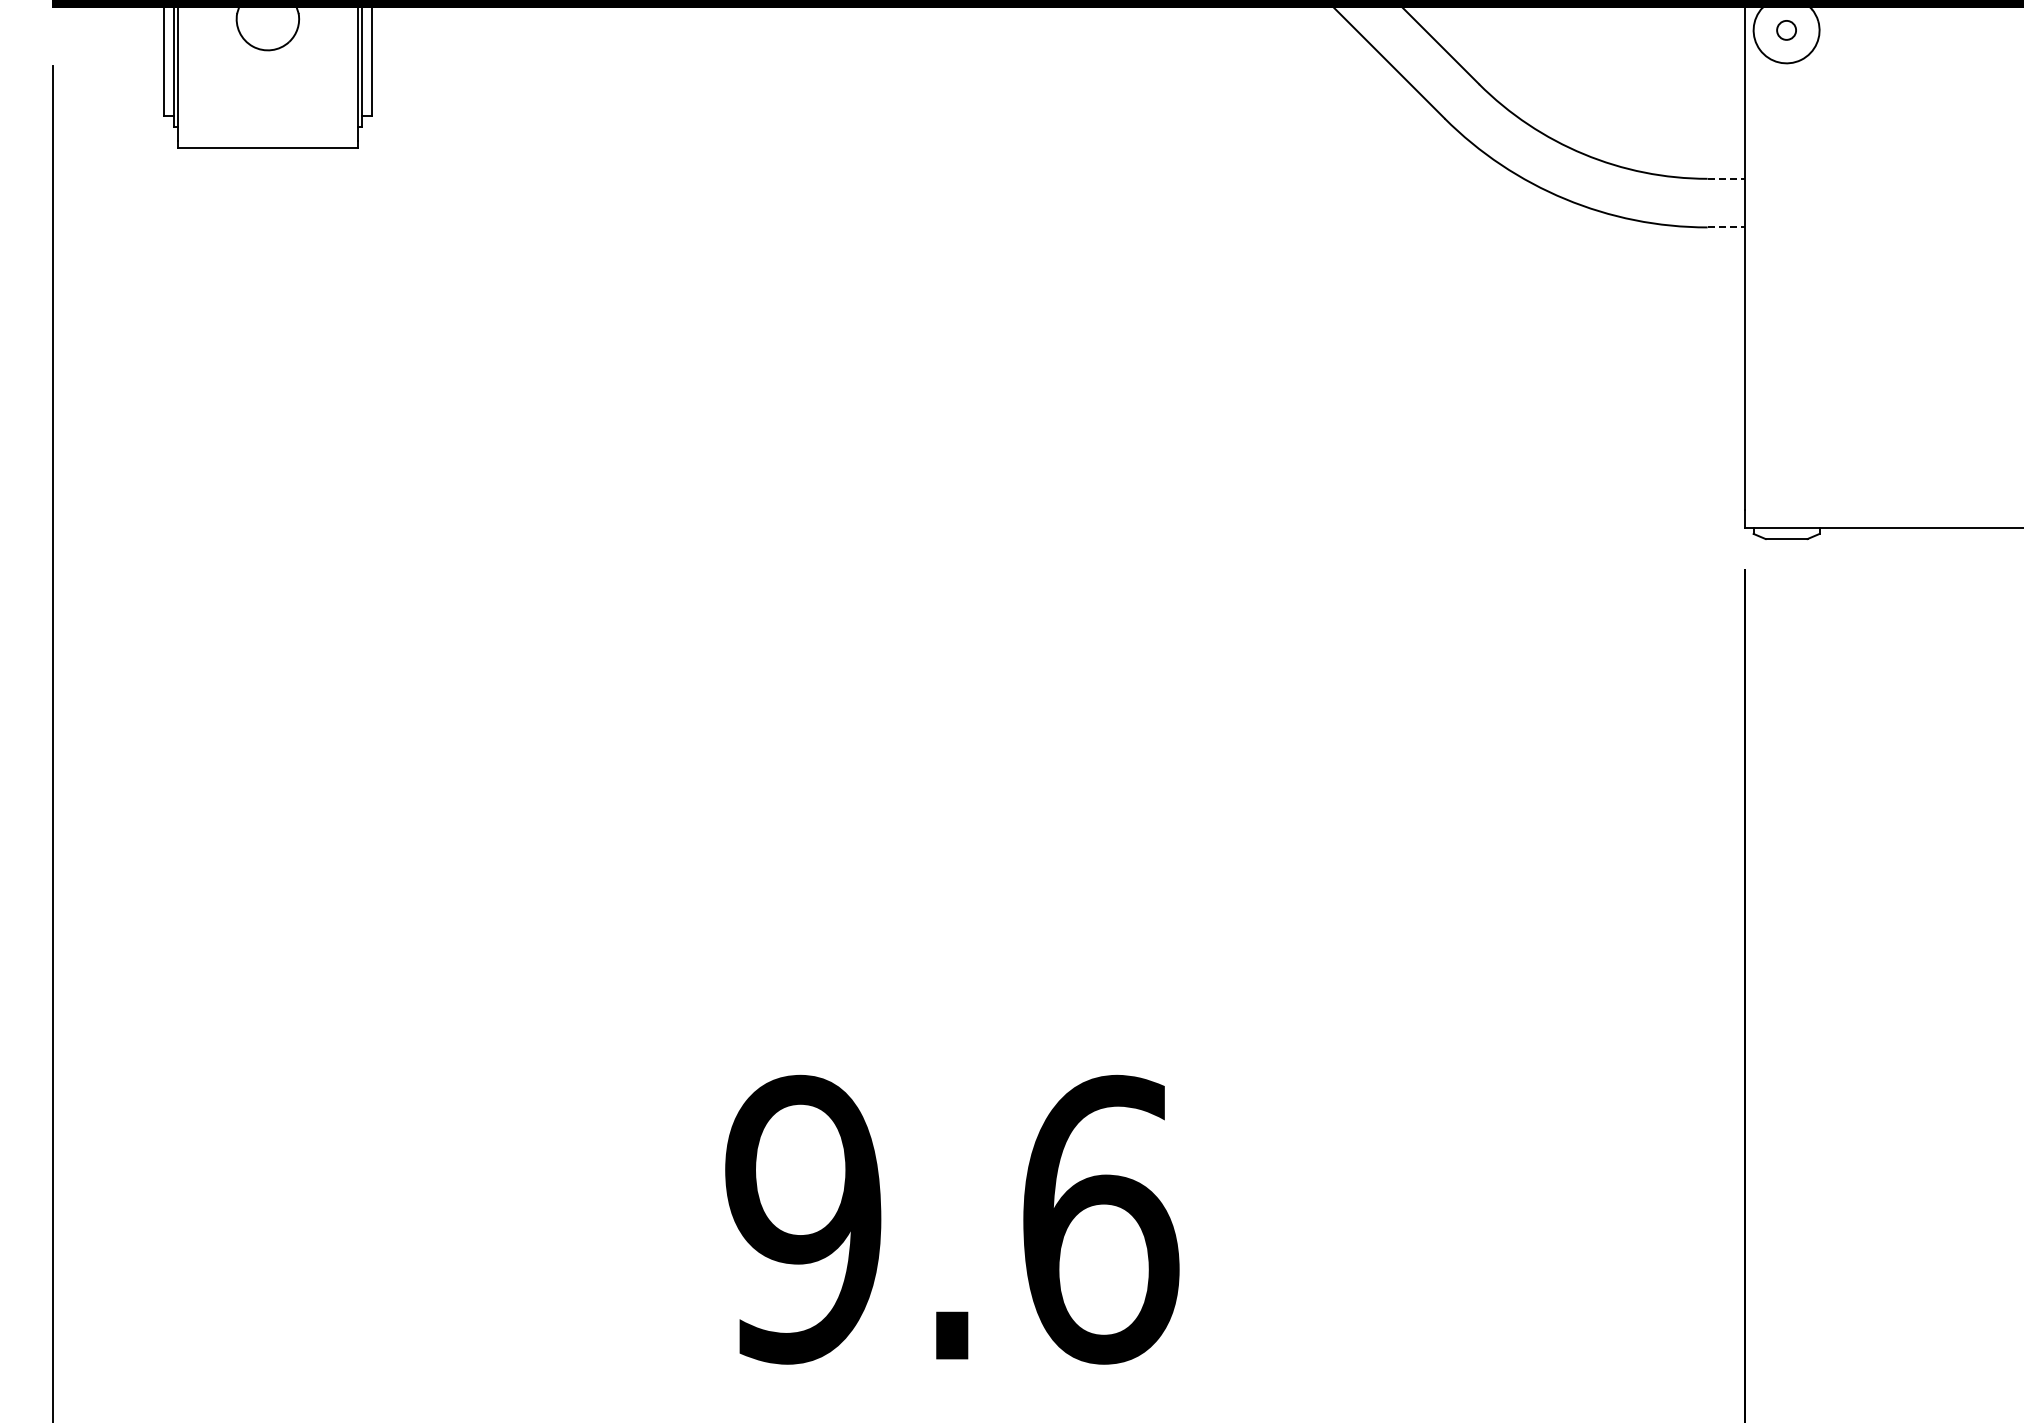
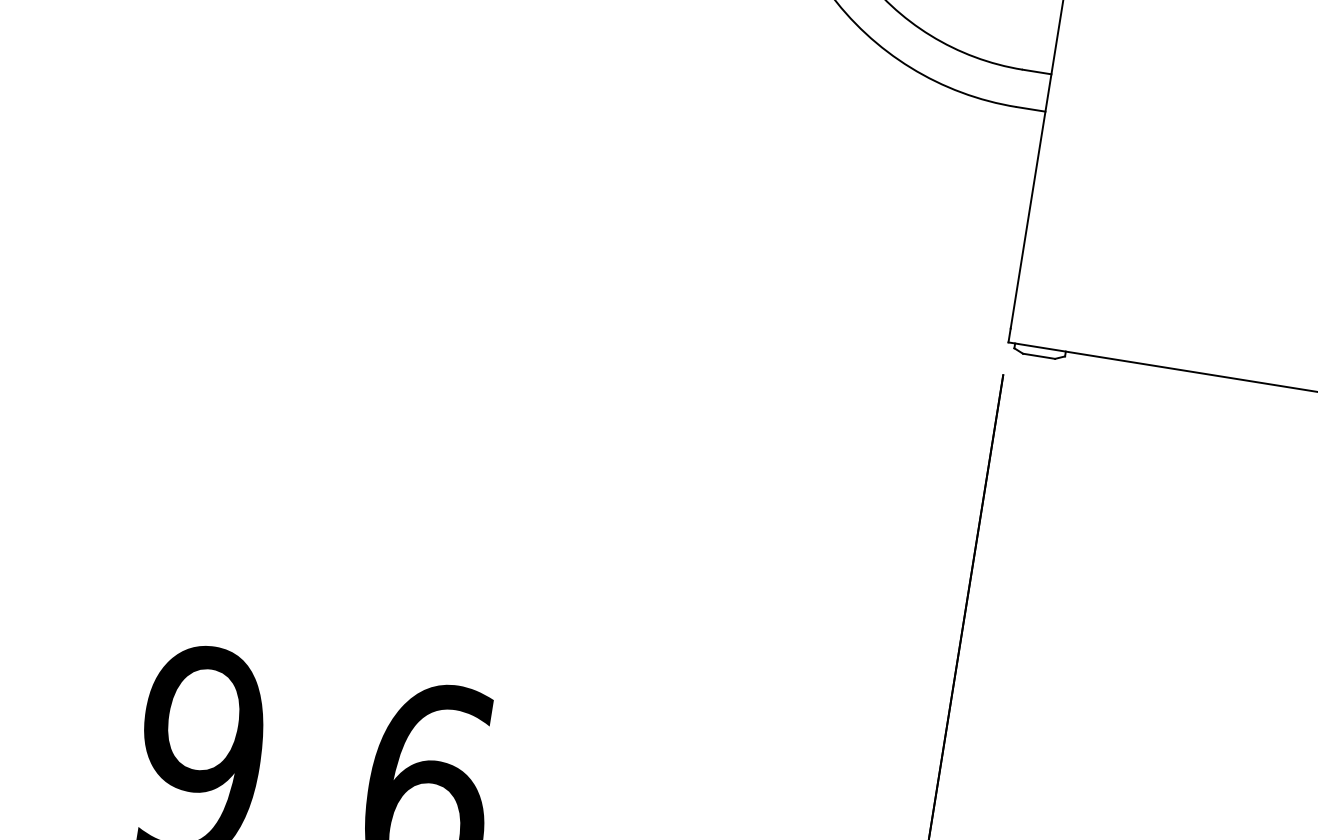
line: (1726, 178) -> (1037, 71), dashed -> solid
line: (1726, 227) -> (1031, 109), dashed -> solid

